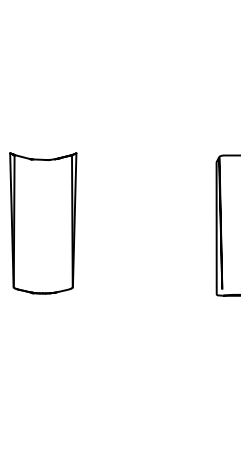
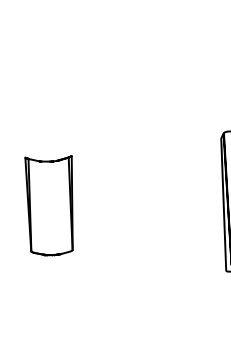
part: (43, 223) -> (50, 206), size x0.7

